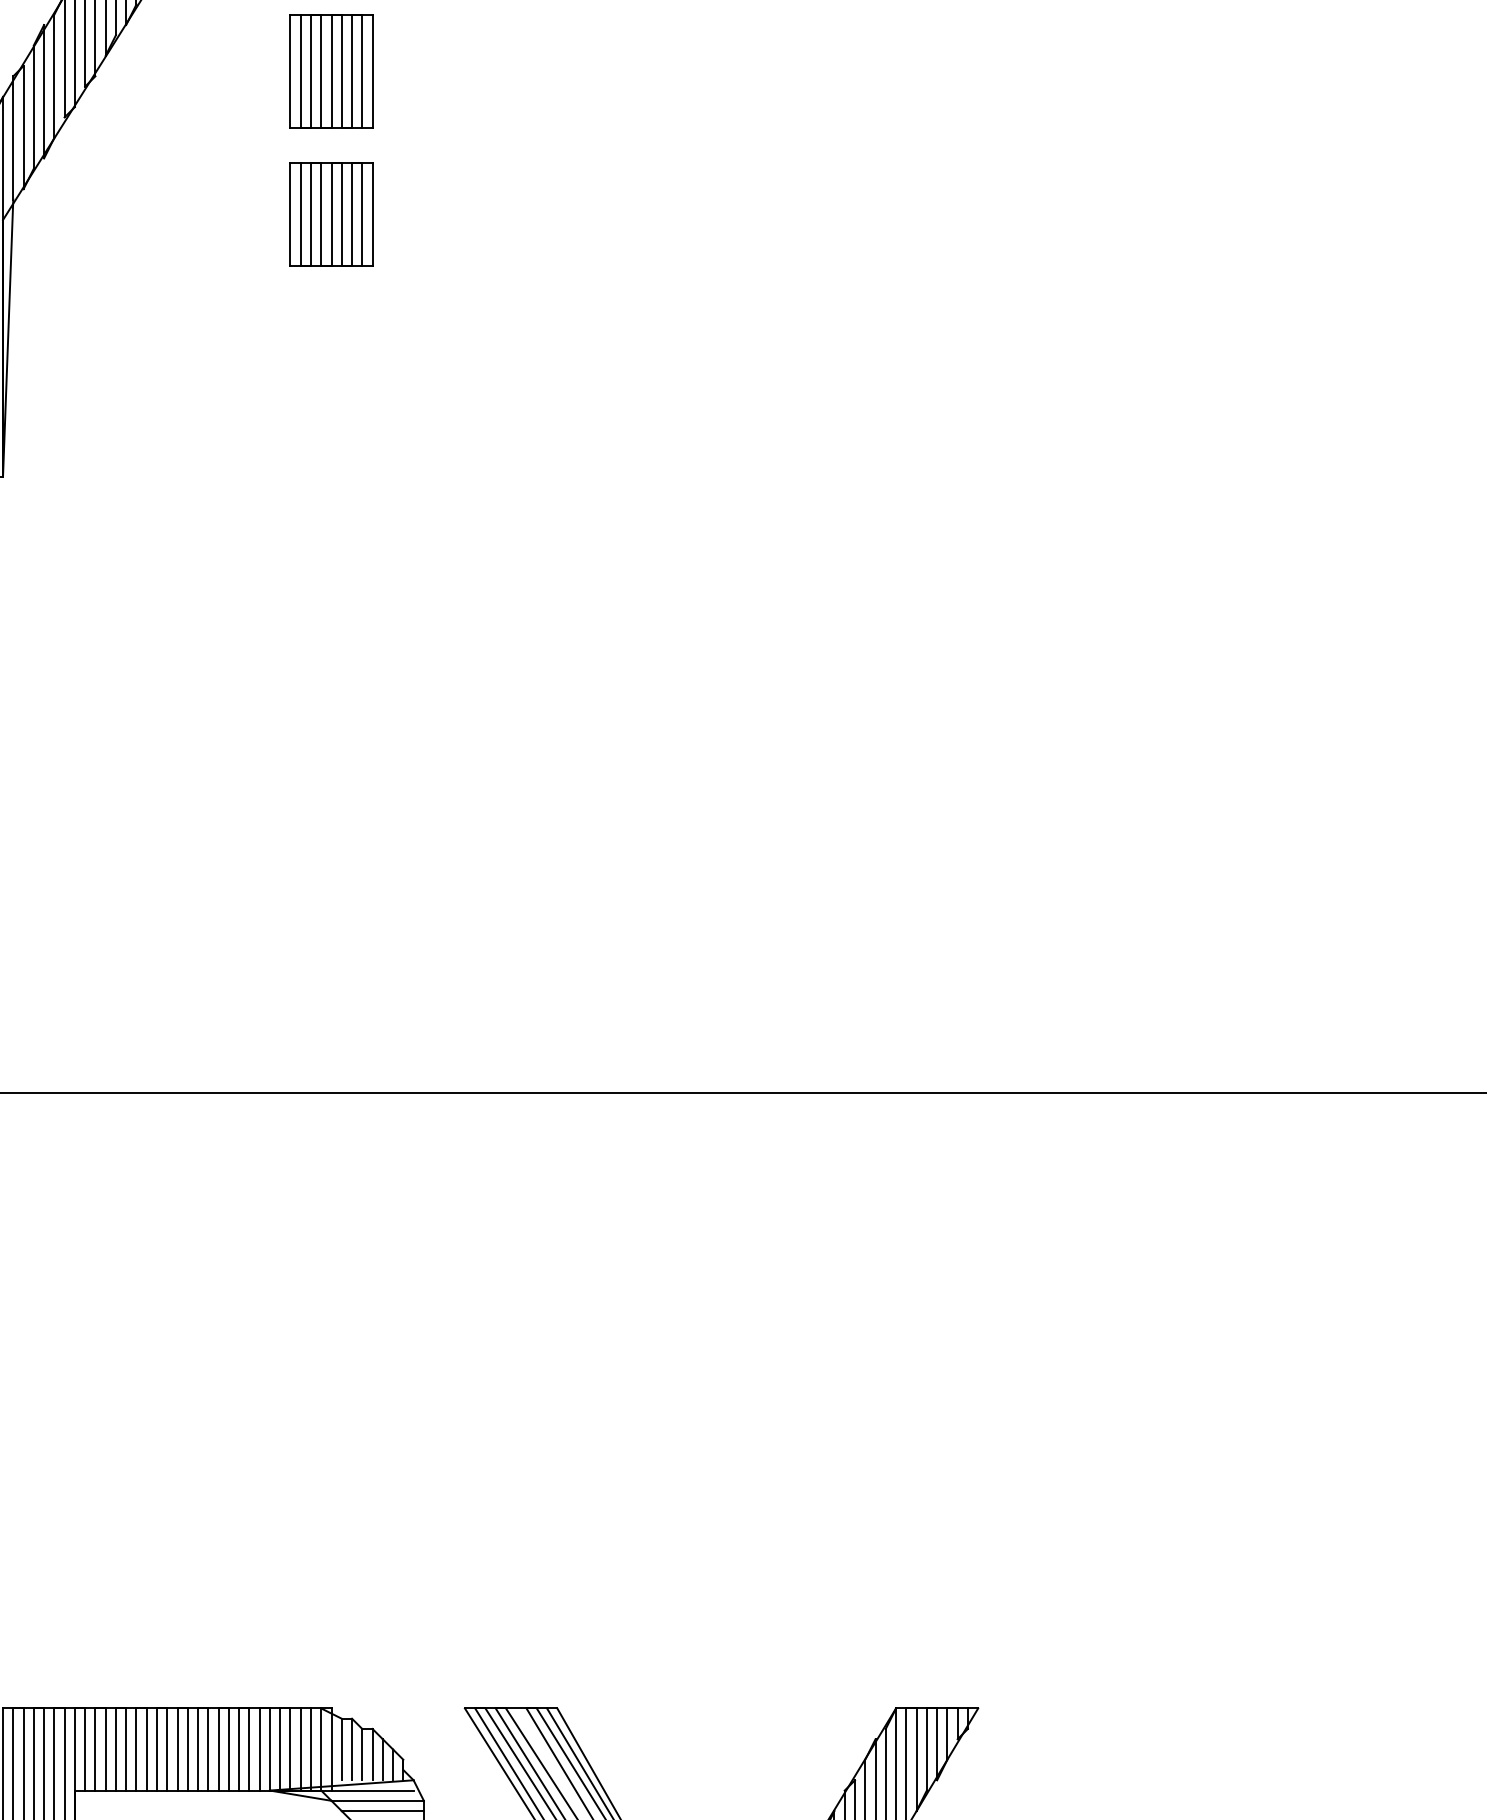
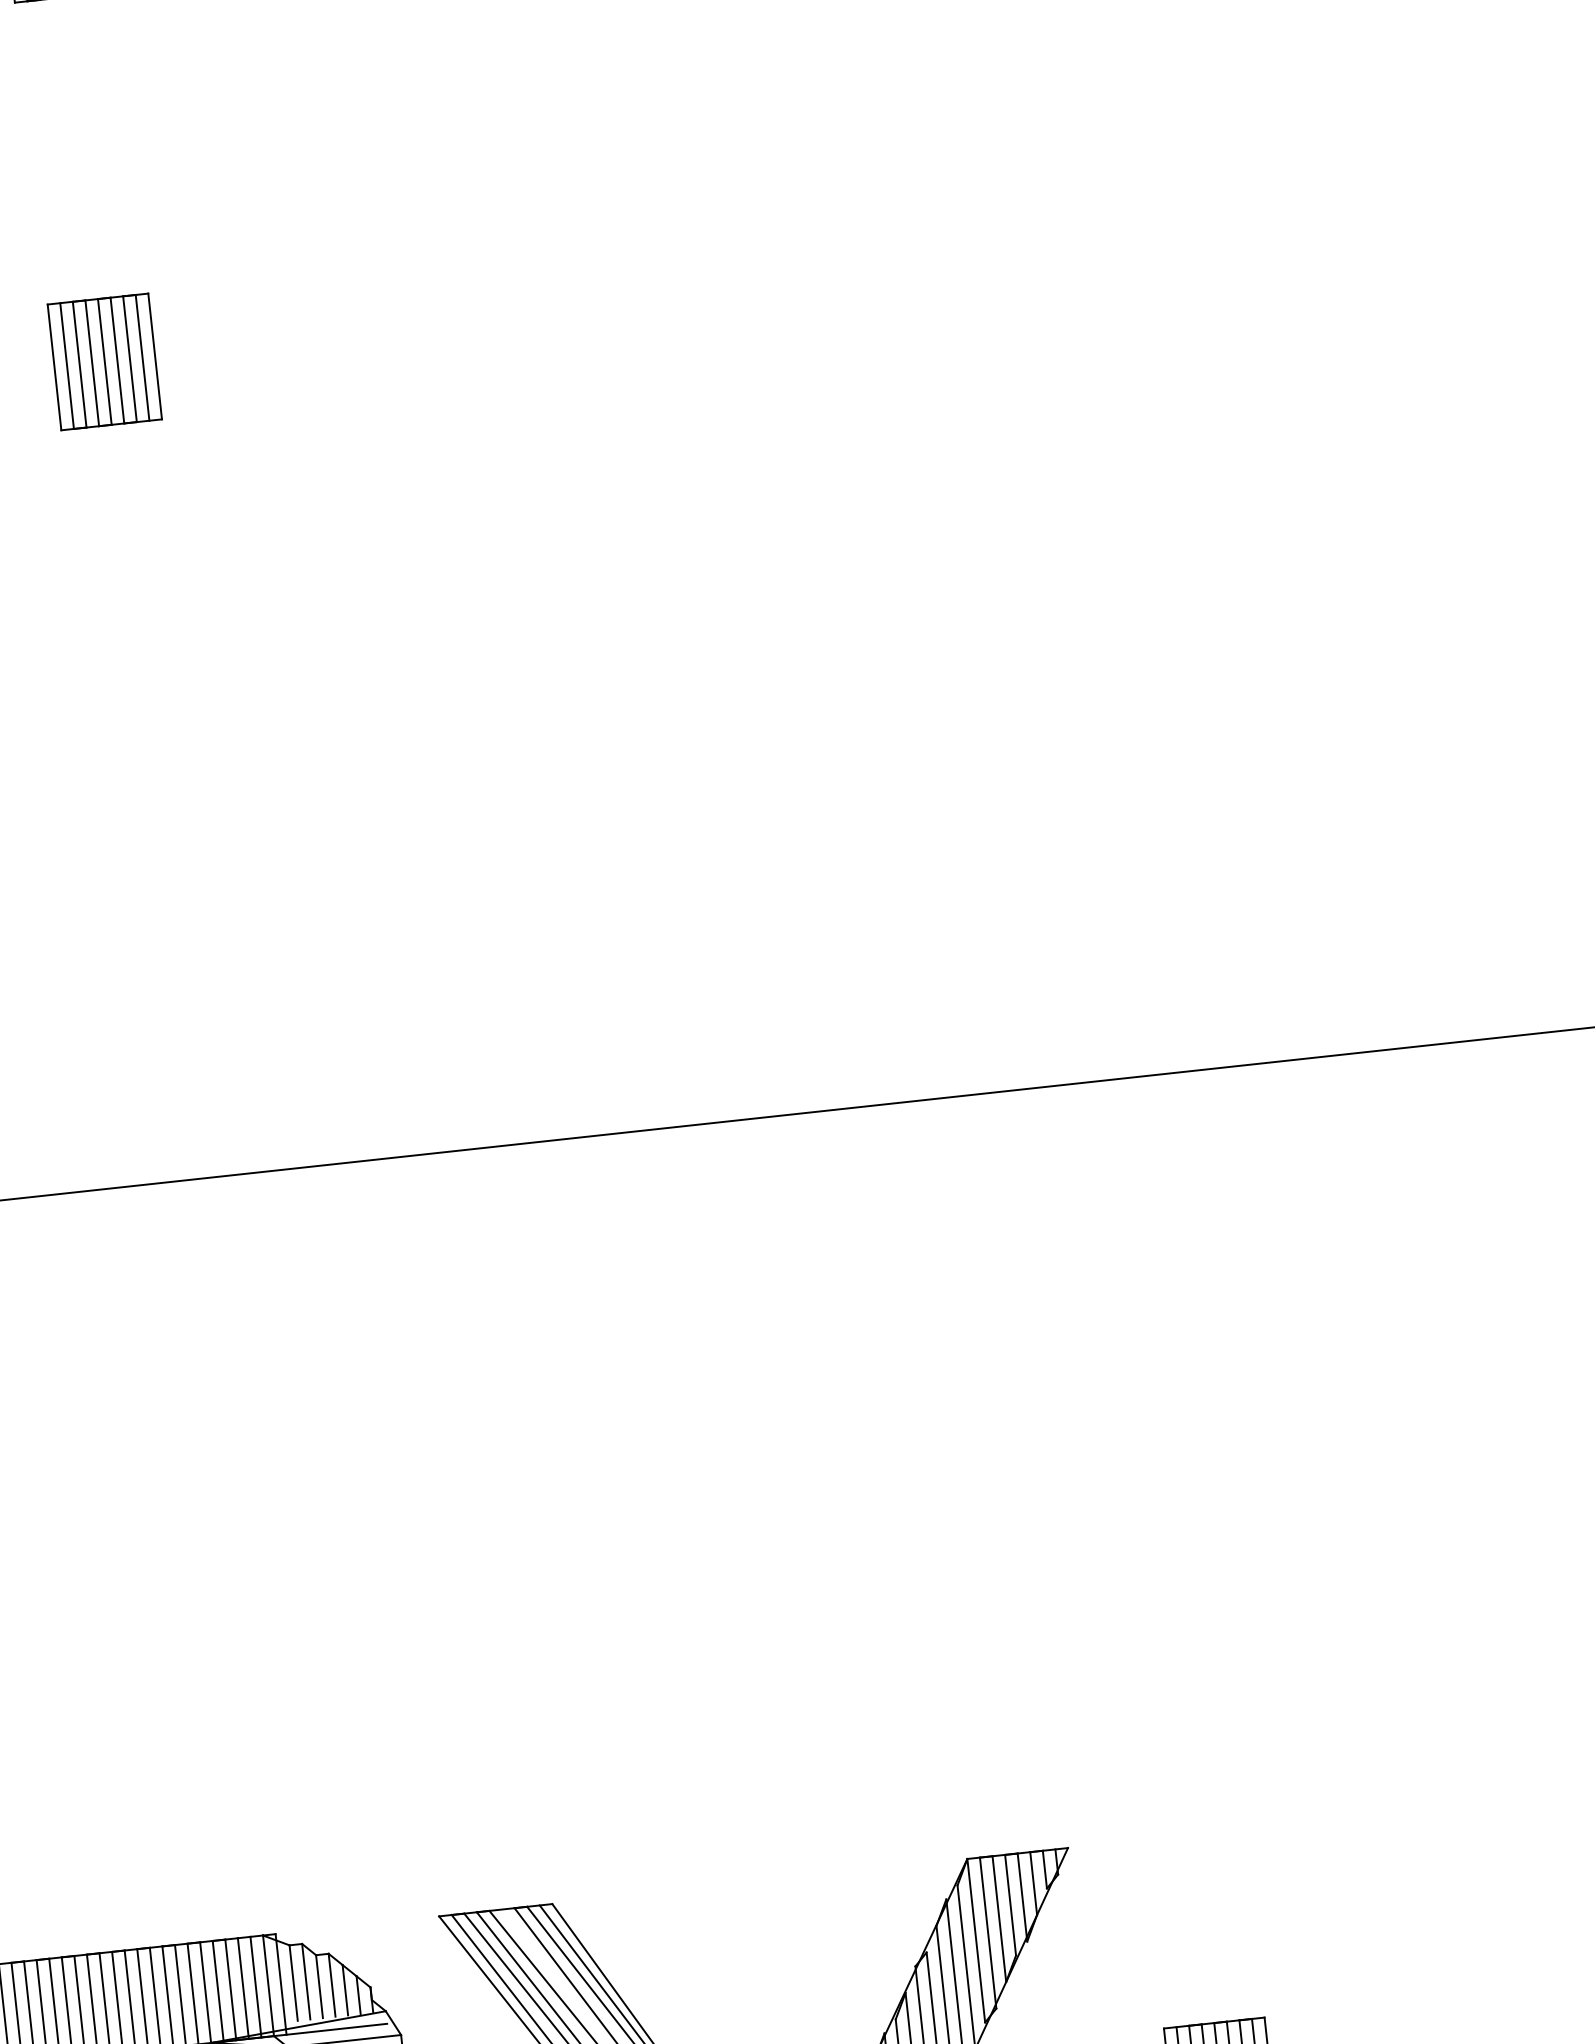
part: (331, 214) -> (104, 362), moved

